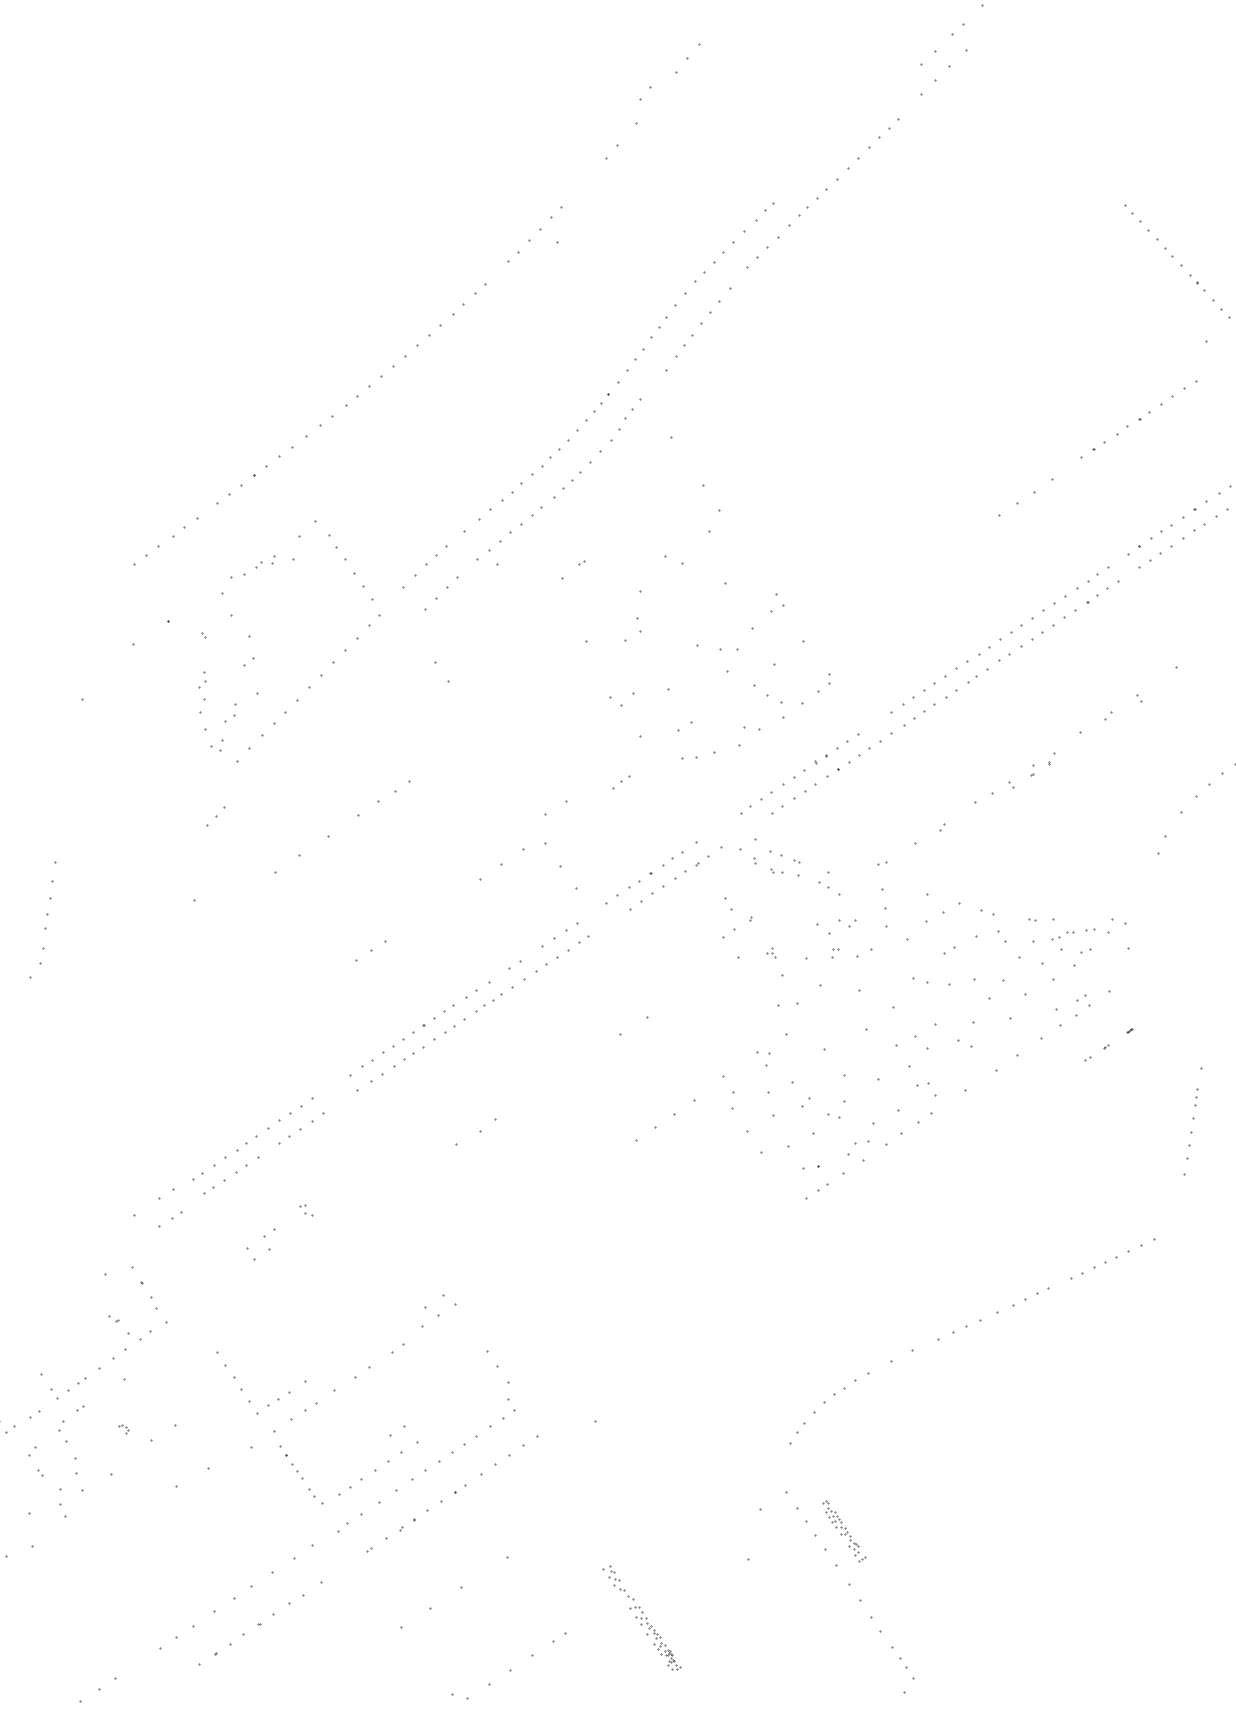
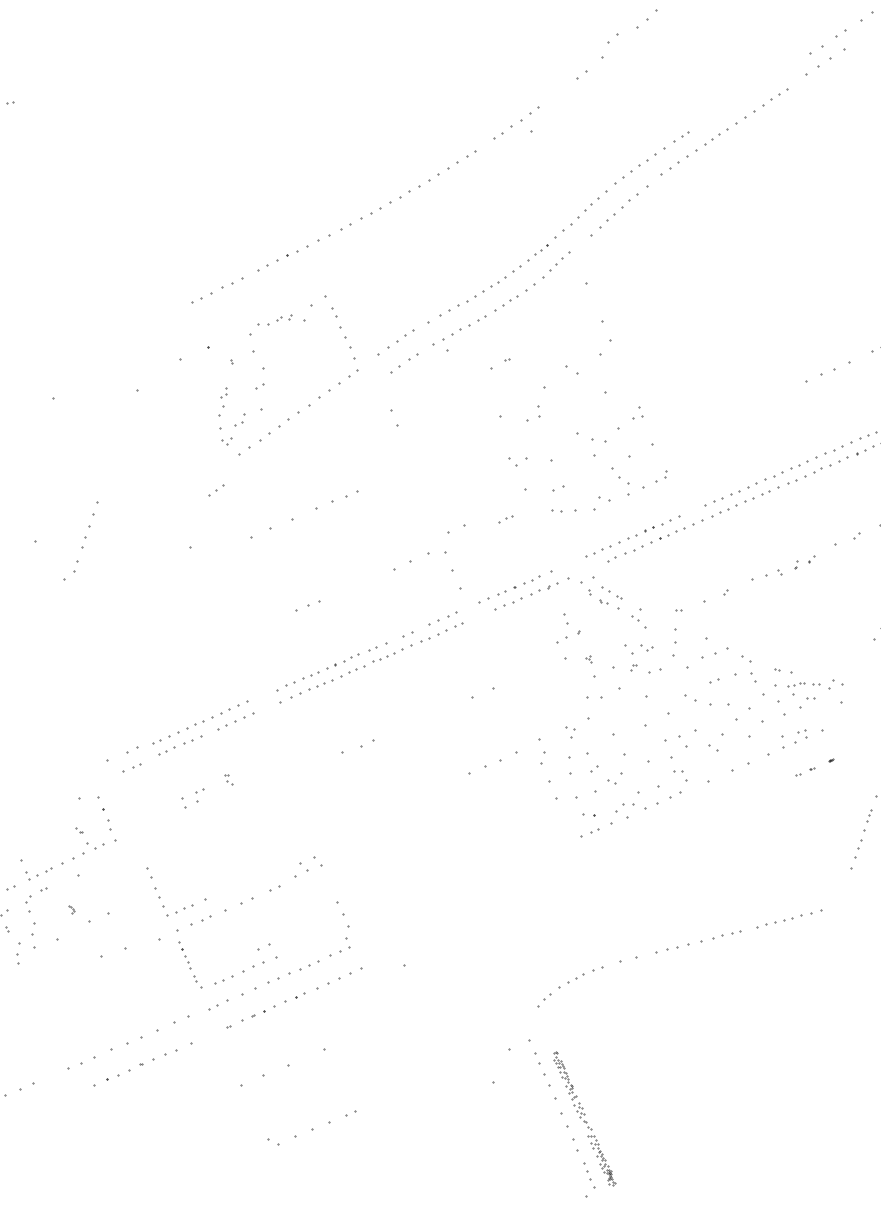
part: (641, 1617) -> (594, 1143), moved

